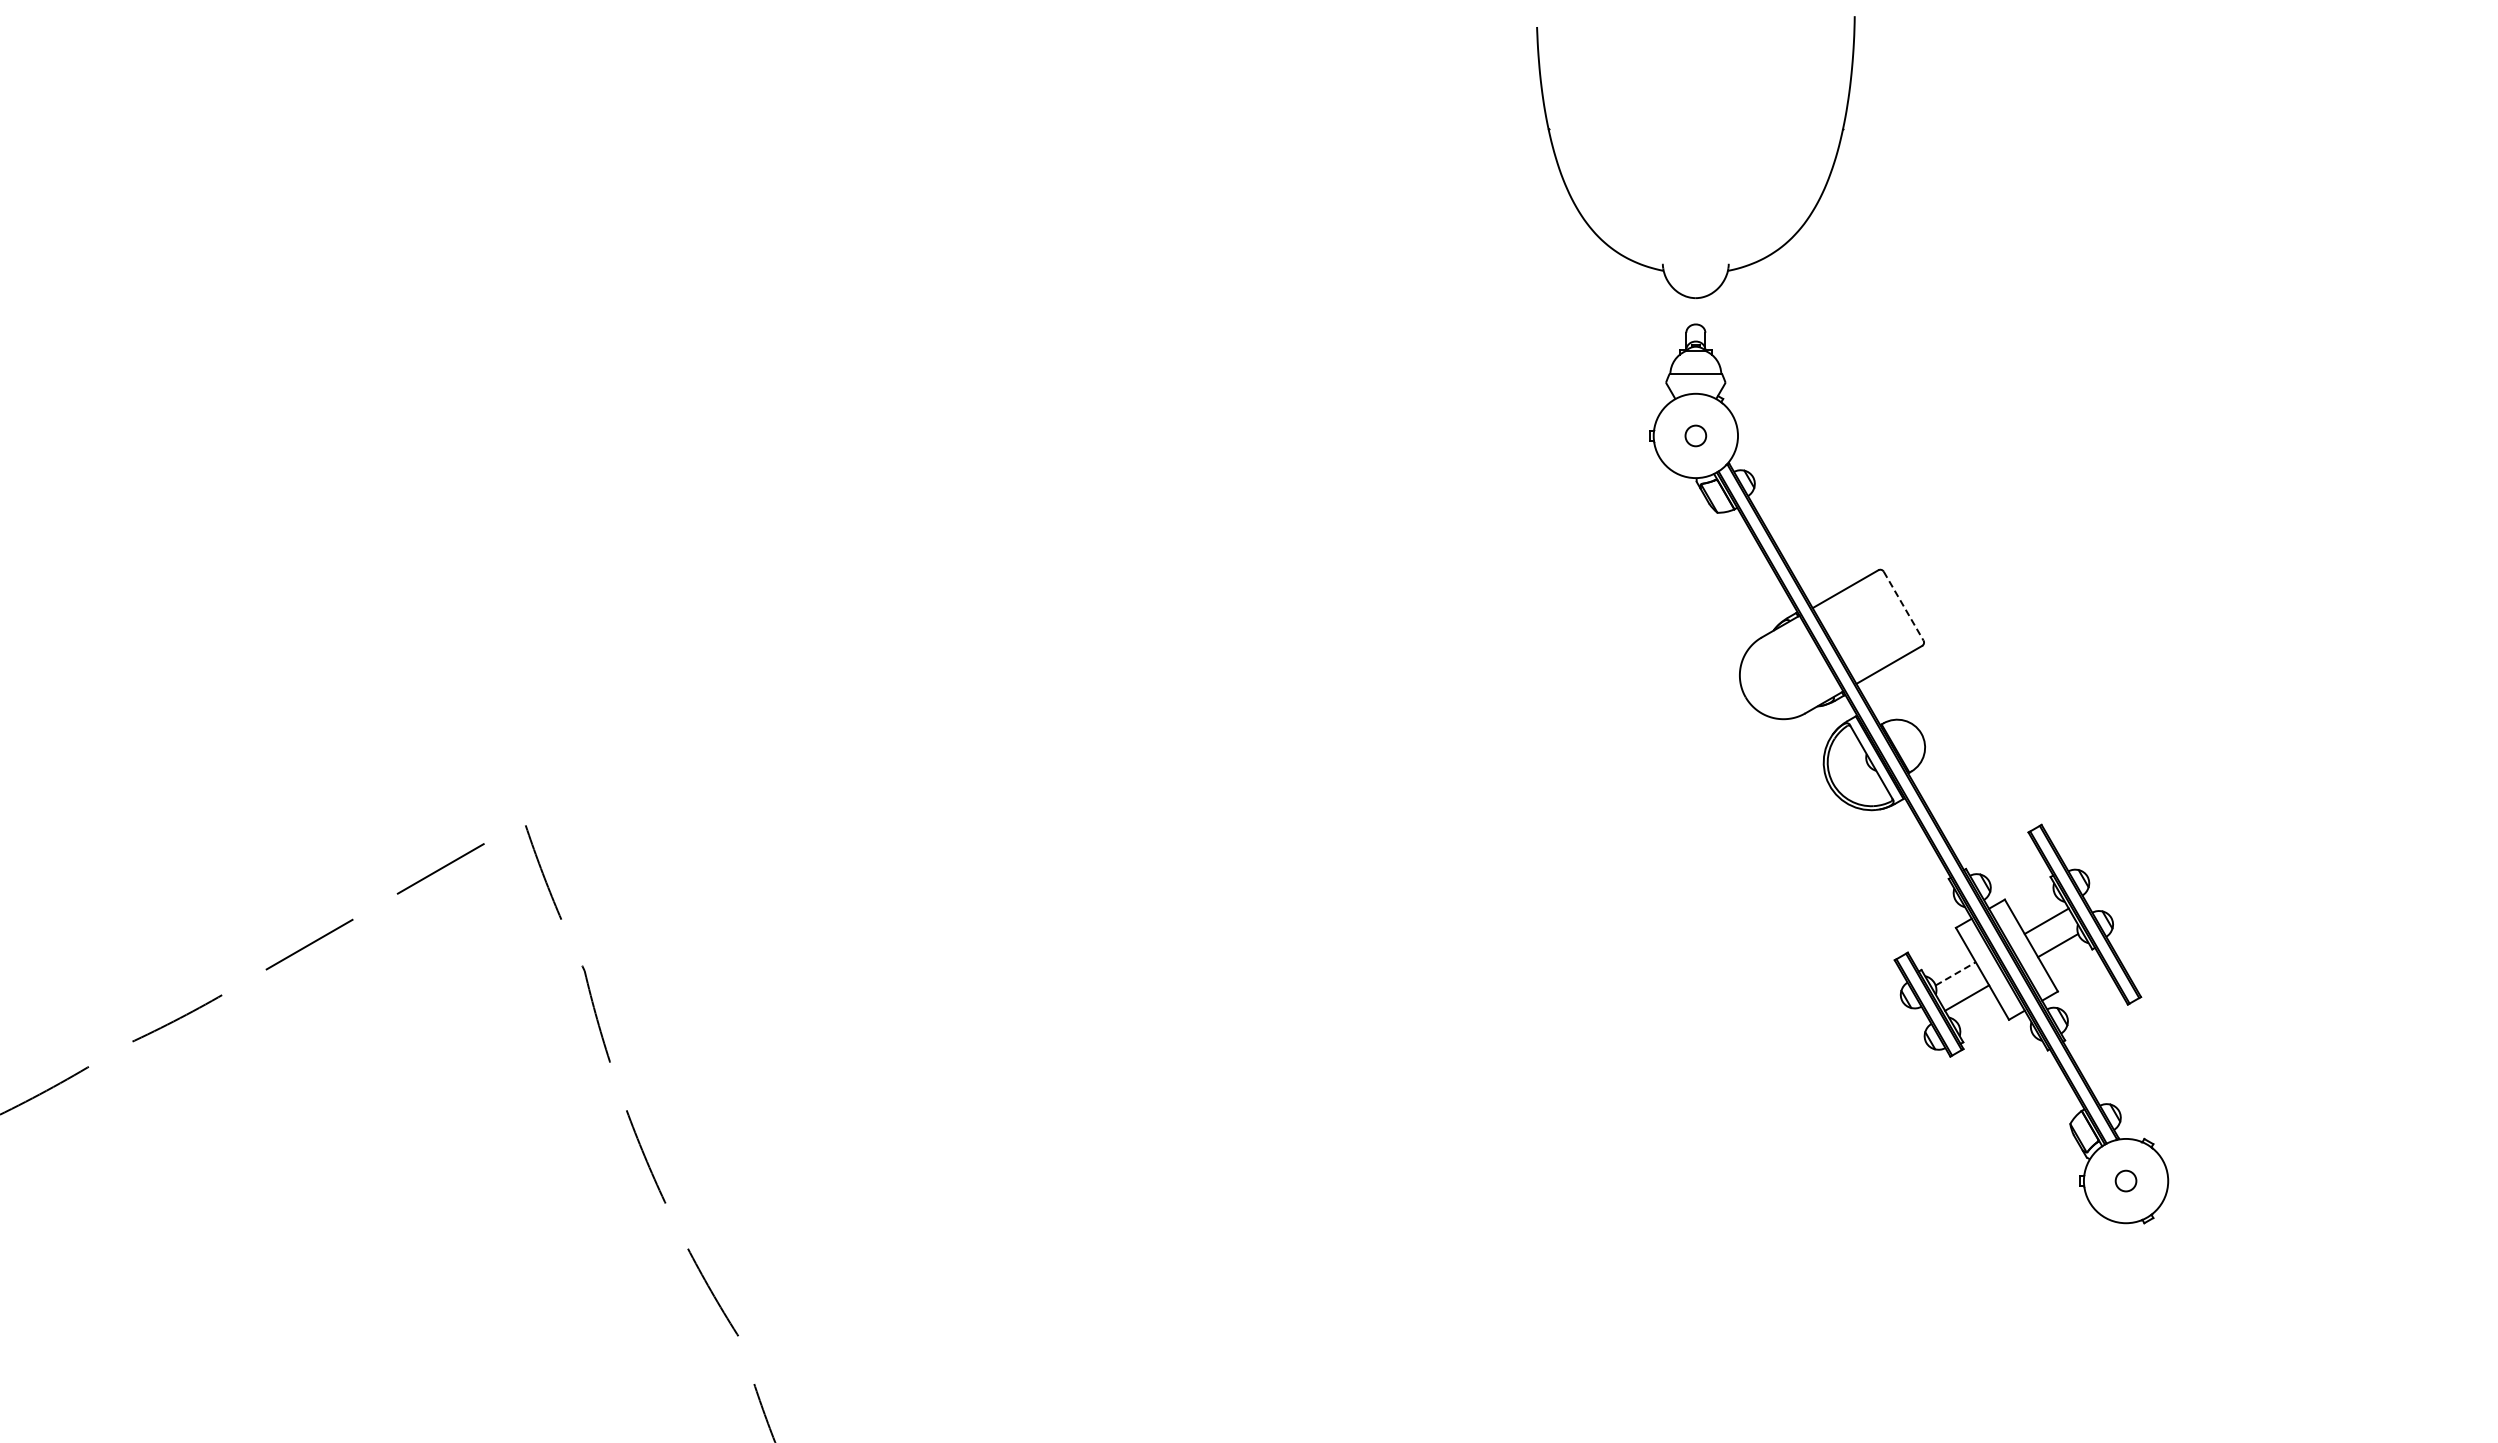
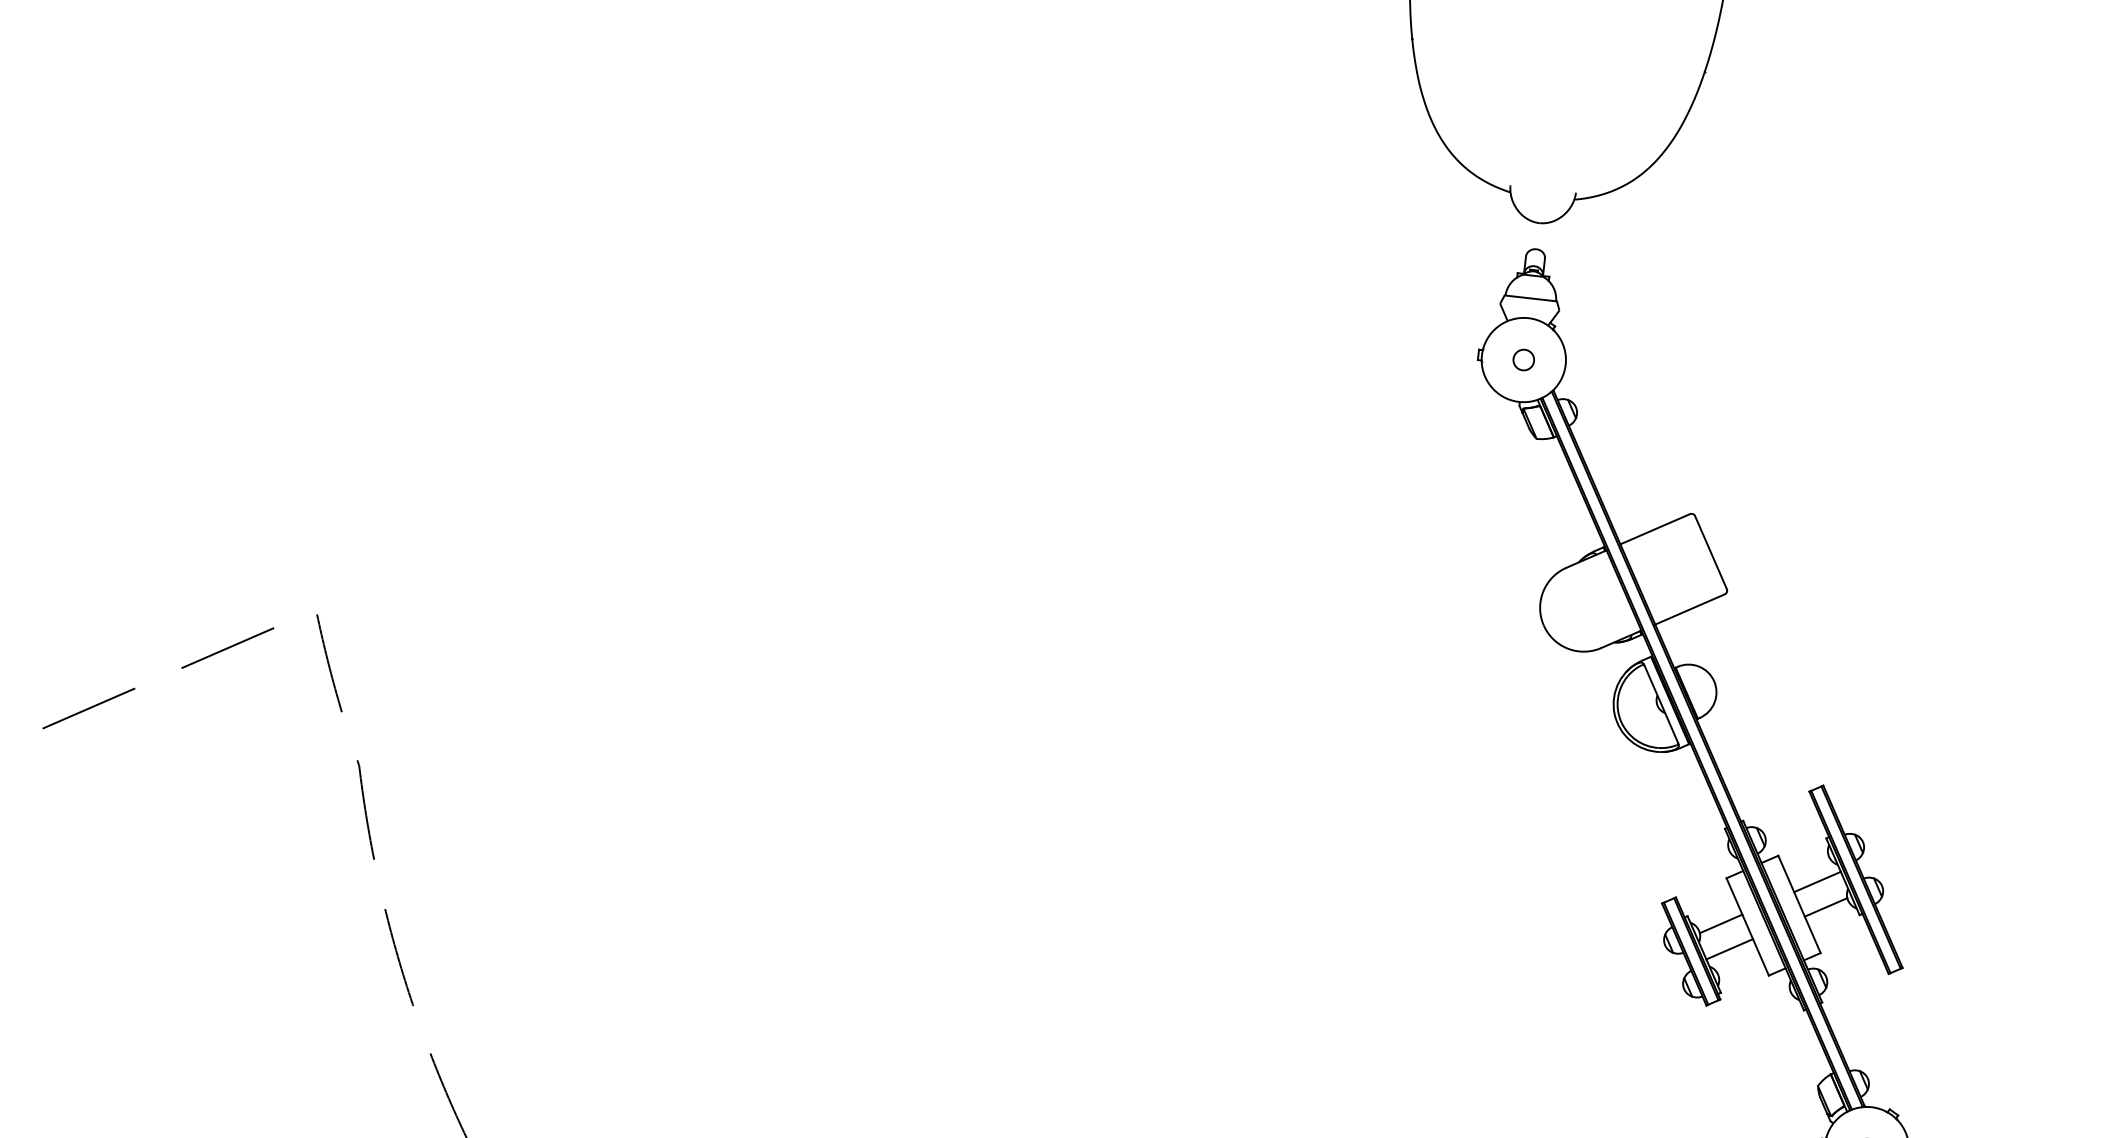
line: (1903, 606) -> (1710, 553), dashed -> solid
line: (1956, 973) -> (1721, 923), dashed -> solid

